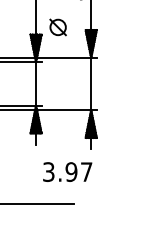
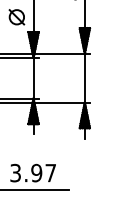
part: (57, 27) -> (16, 17), moved
text: (67, 171) -> (33, 172), moved

